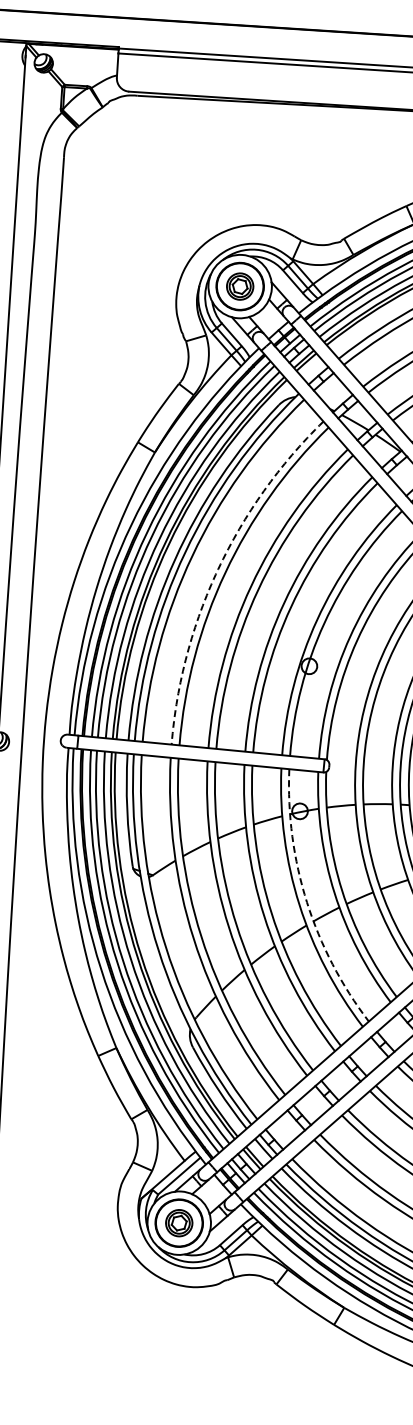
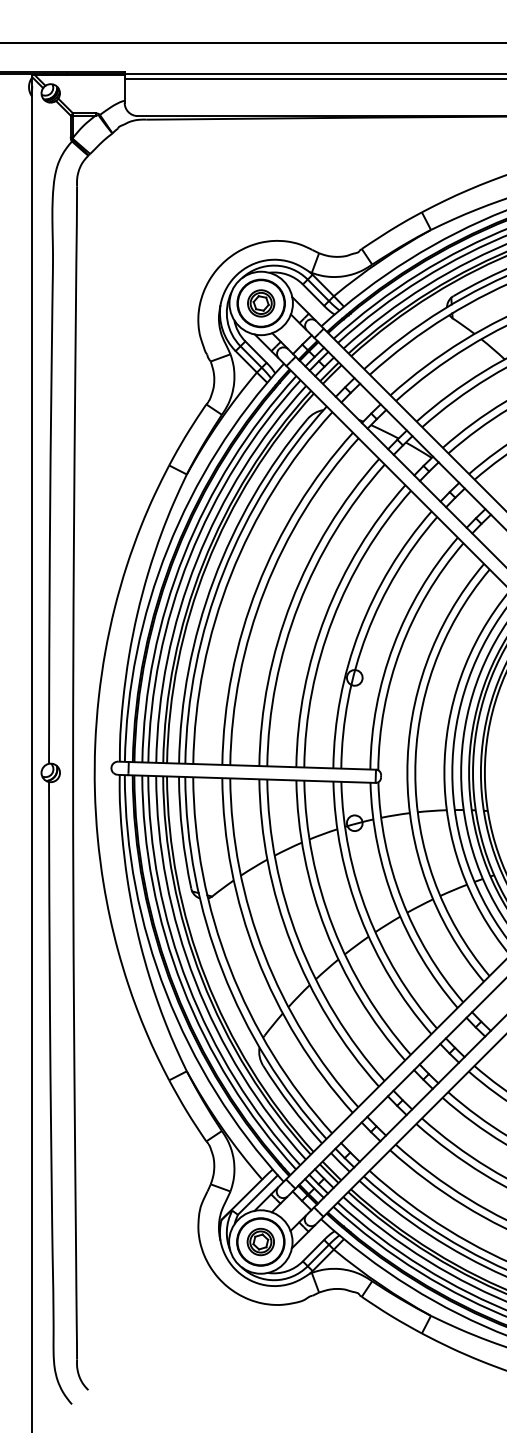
arc: (218, 568) -> (257, 586), dashed -> solid
arc: (306, 902) -> (367, 913), dashed -> solid

